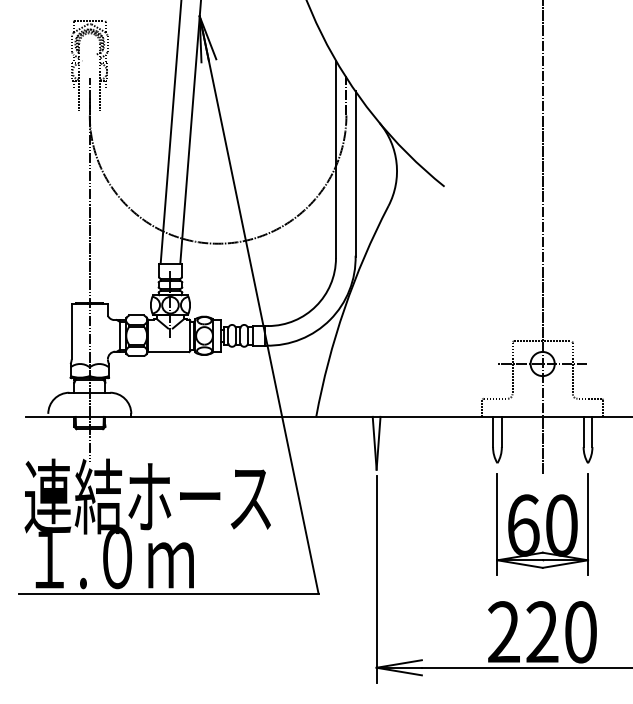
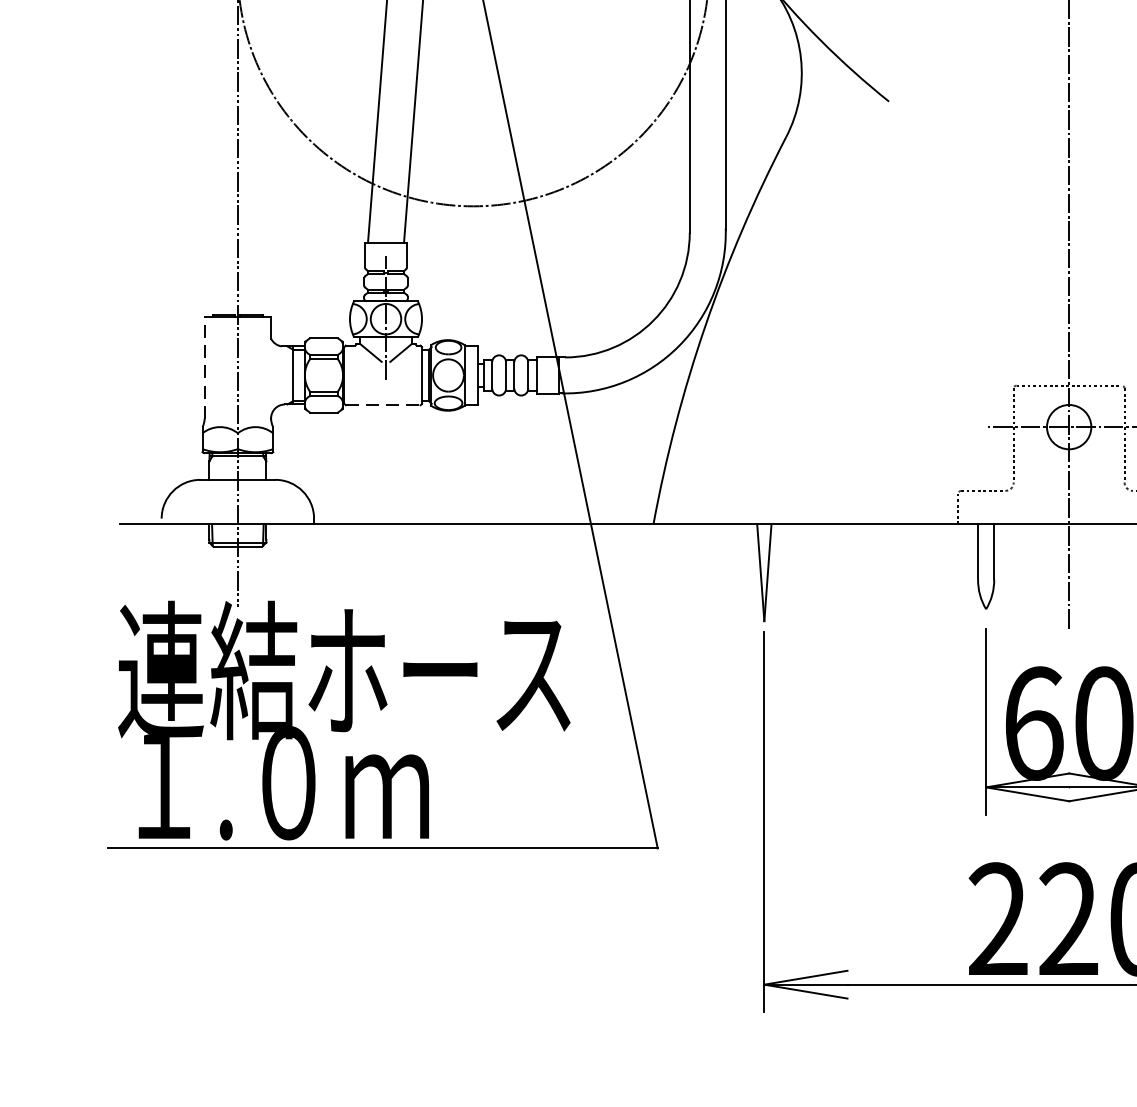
line: (71, 331) -> (204, 367), solid -> dashed
line: (169, 352) -> (384, 405), solid -> dashed

